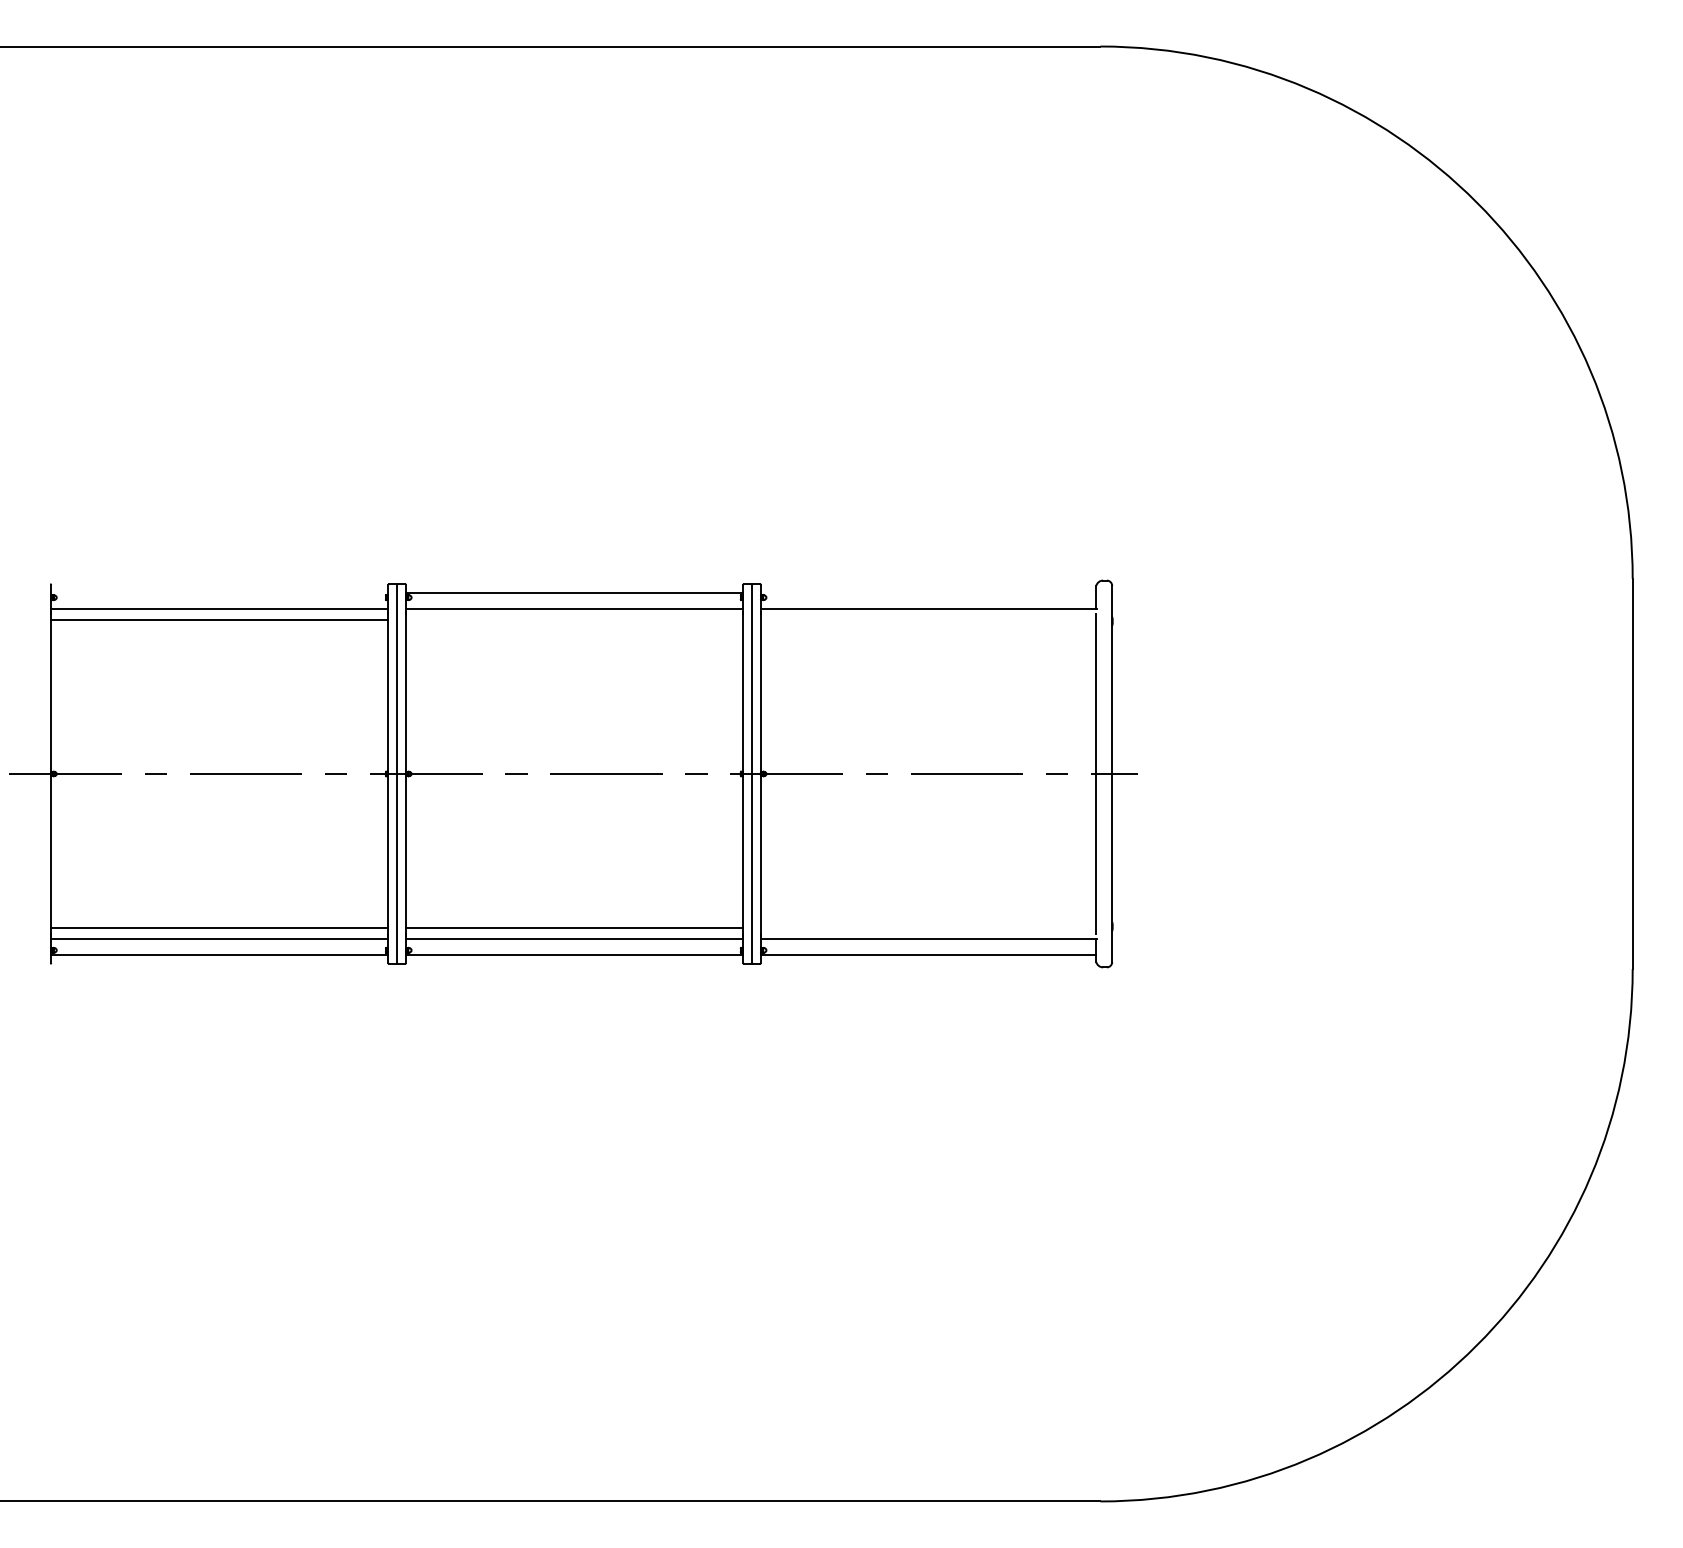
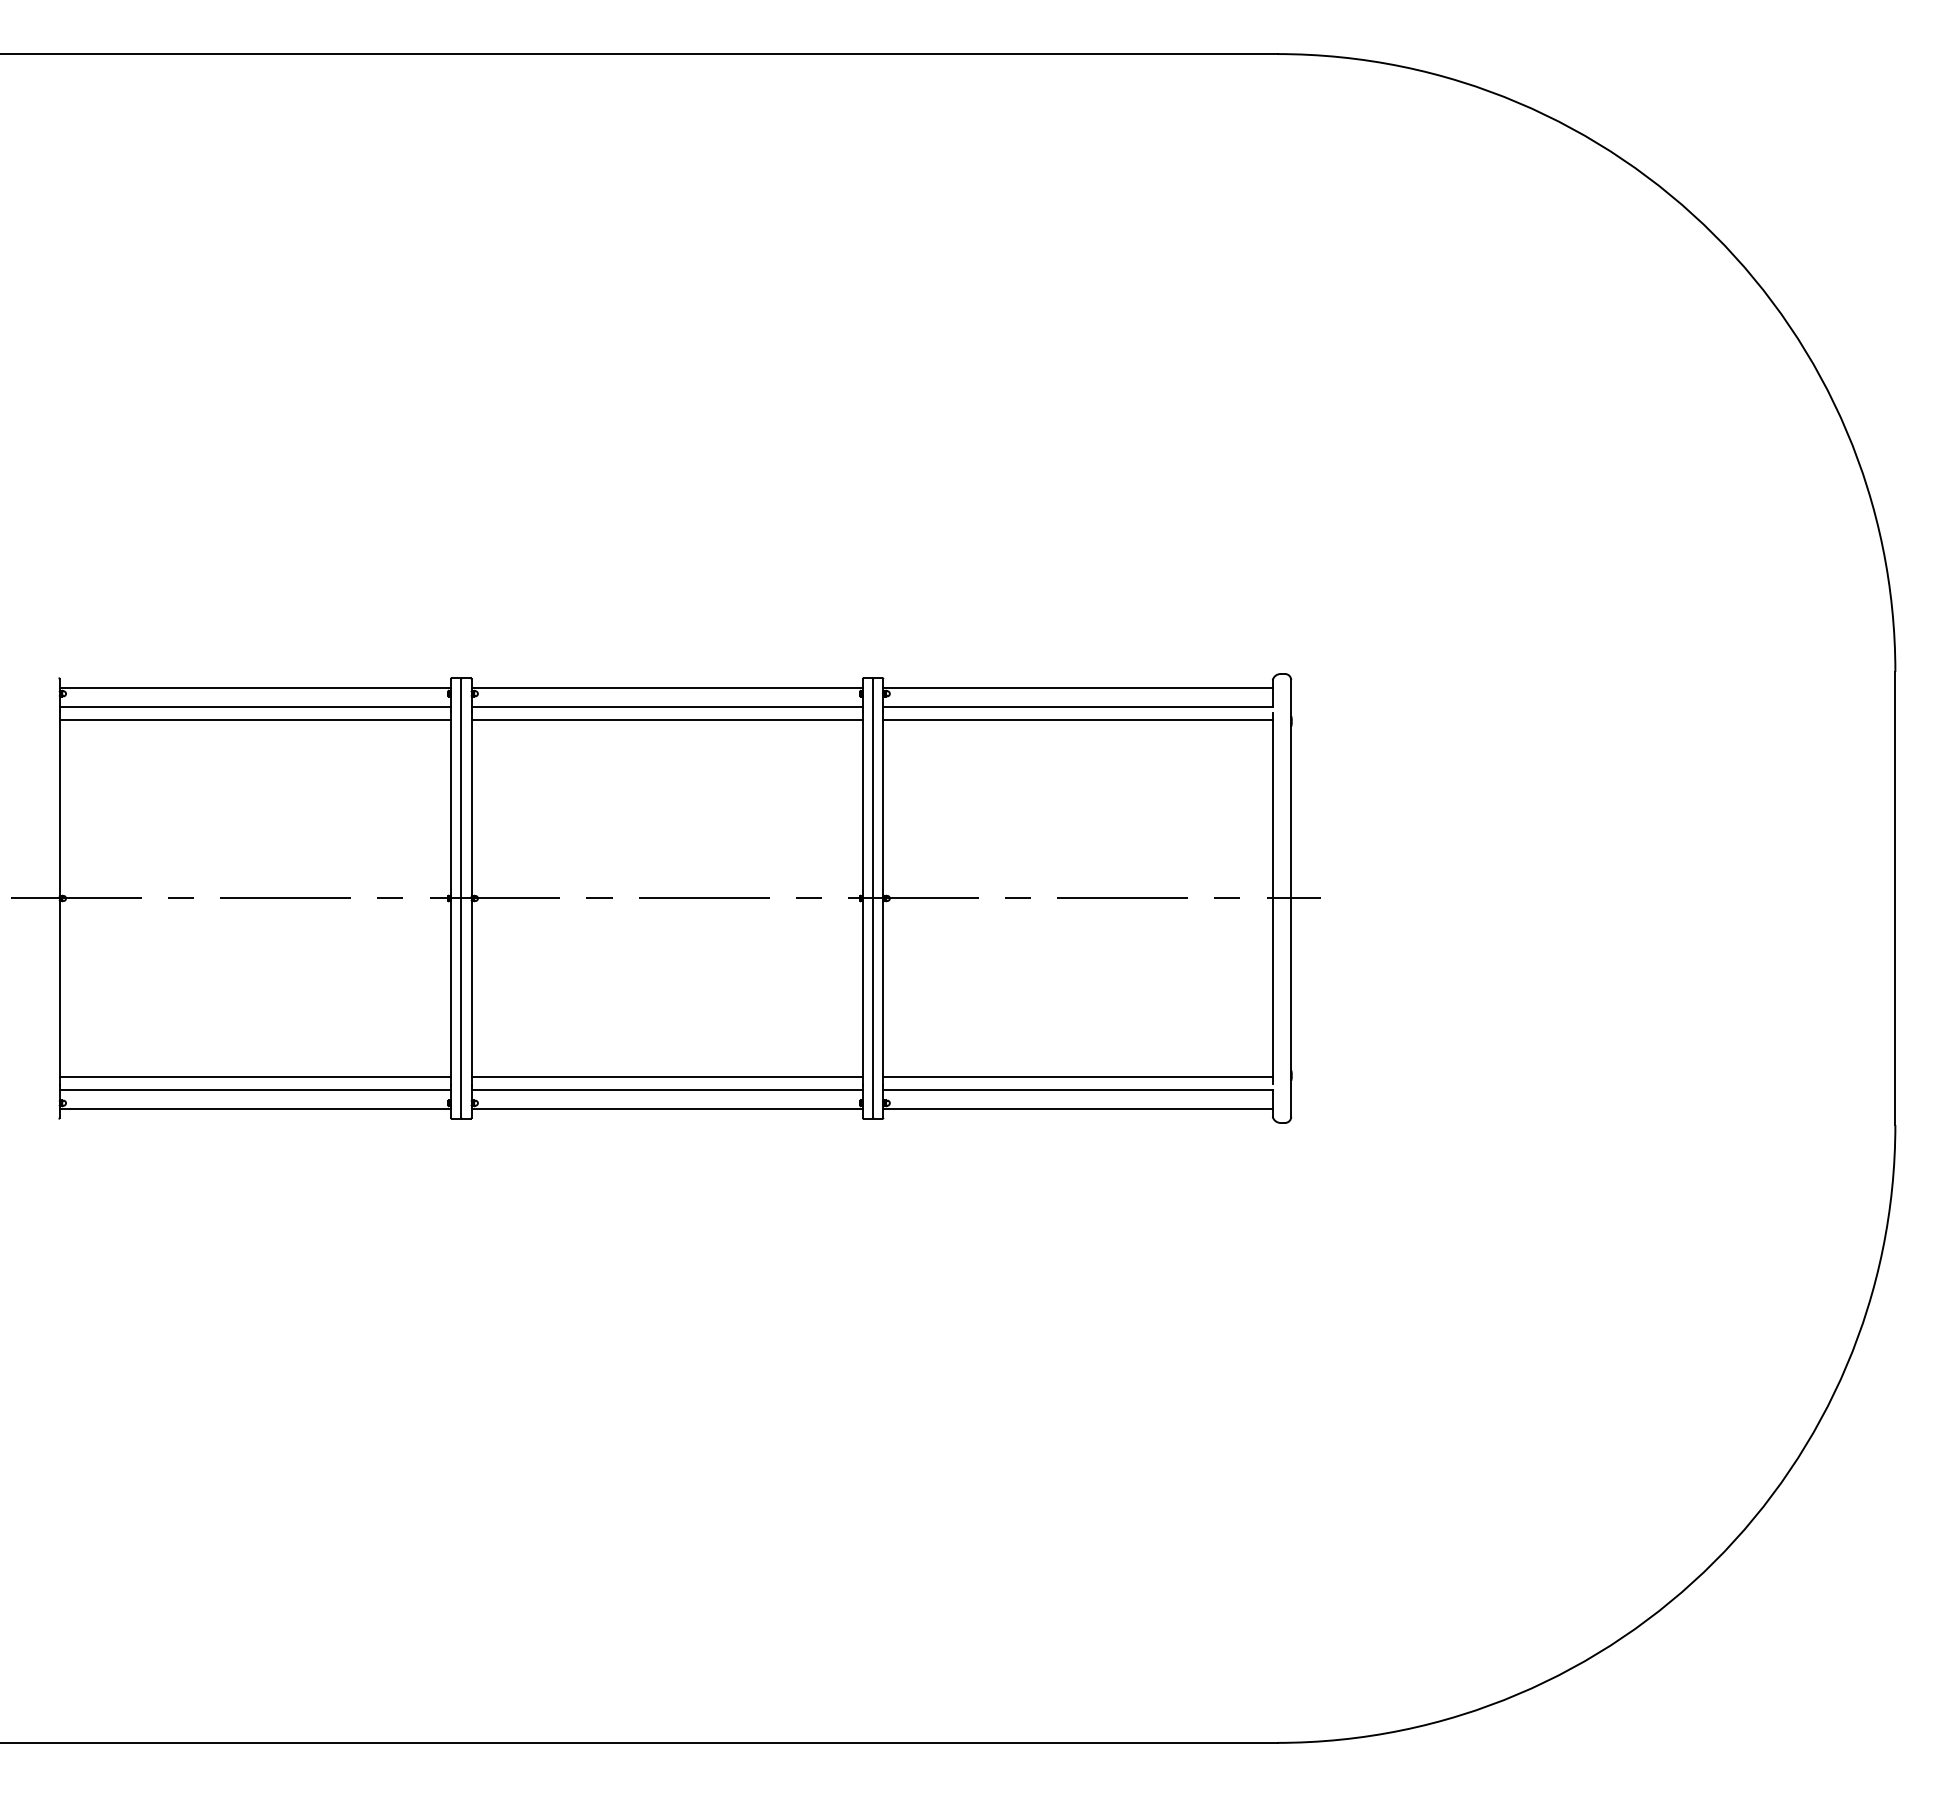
line: (219, 593) -> (254, 688), added
line: (928, 593) -> (1077, 688), added
line: (574, 619) -> (666, 719), added
line: (928, 619) -> (1077, 719), added
line: (928, 928) -> (1077, 1077), added

